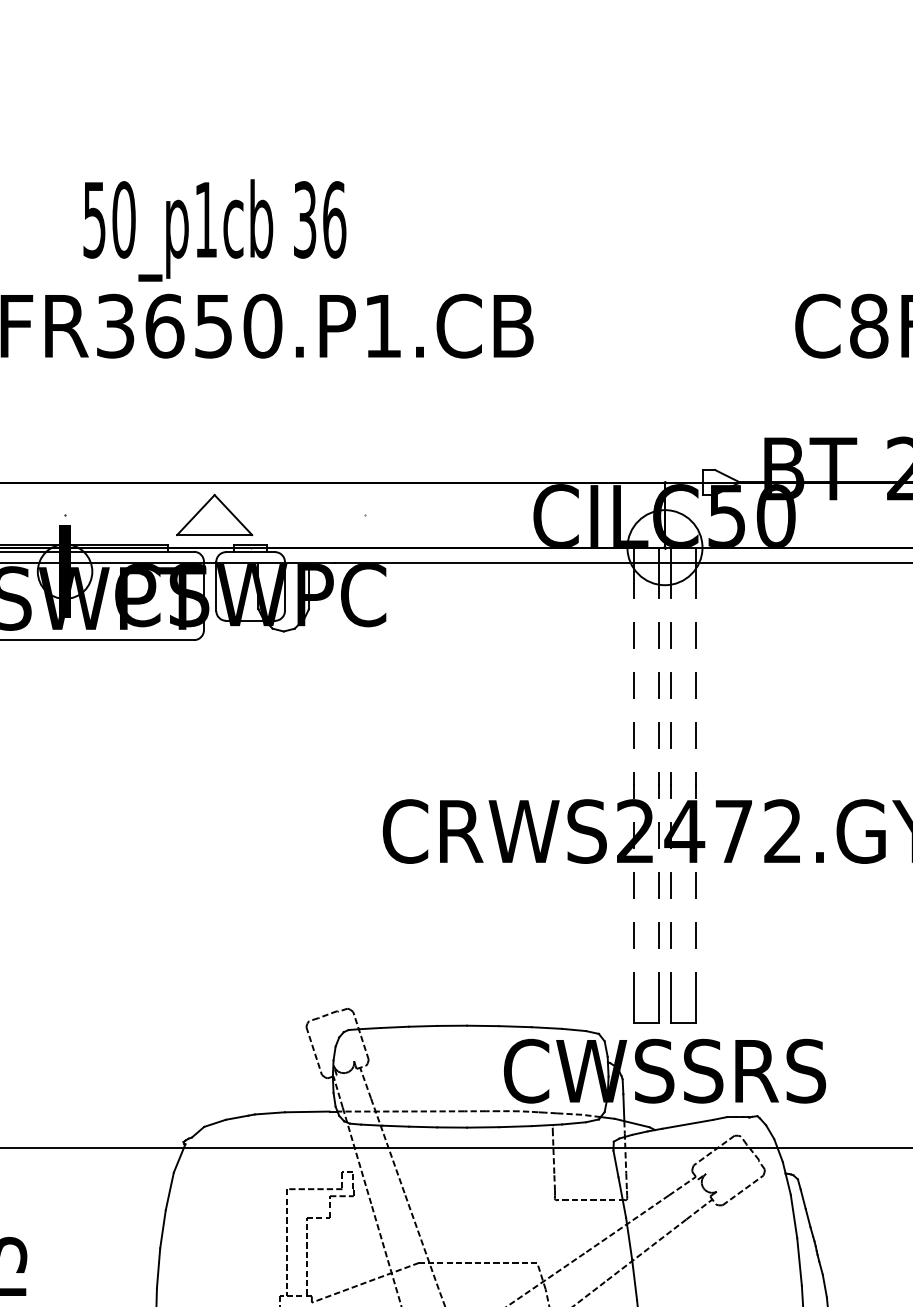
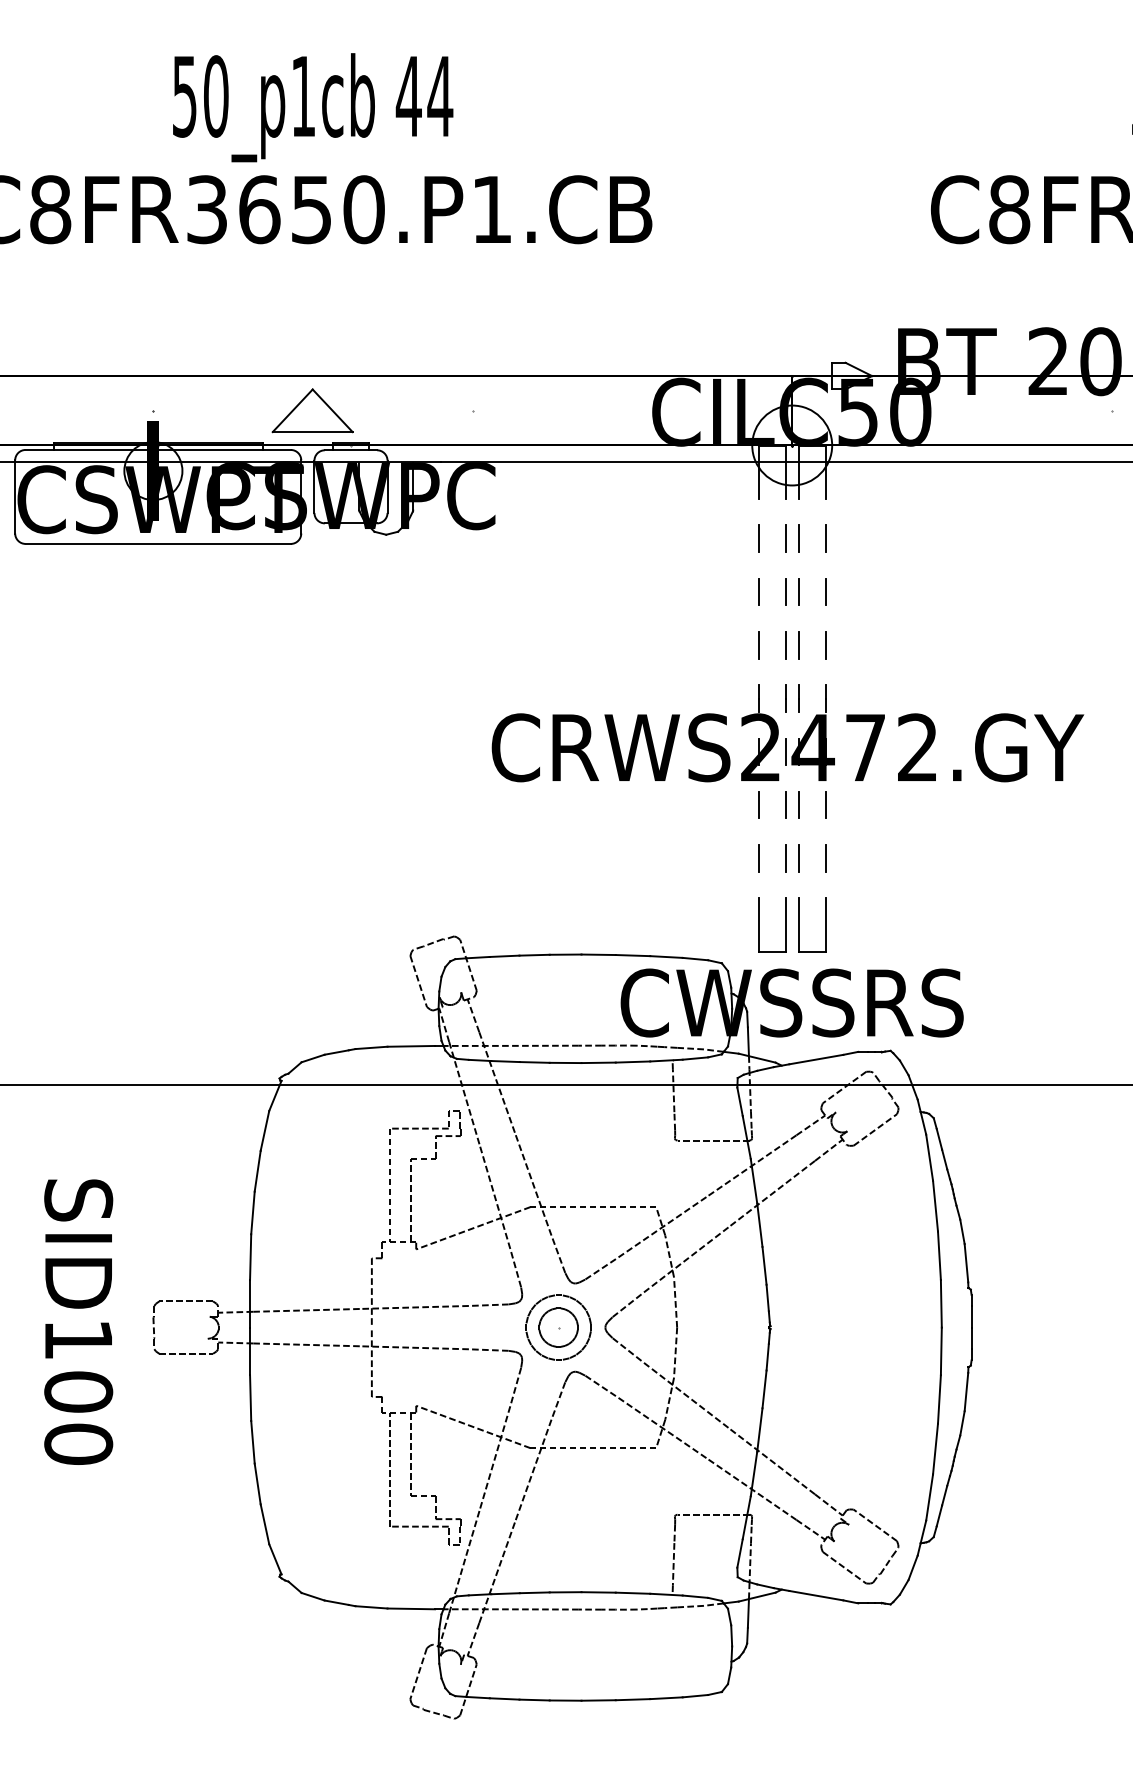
text: (319, 219) -> (424, 96), 36 -> 44

